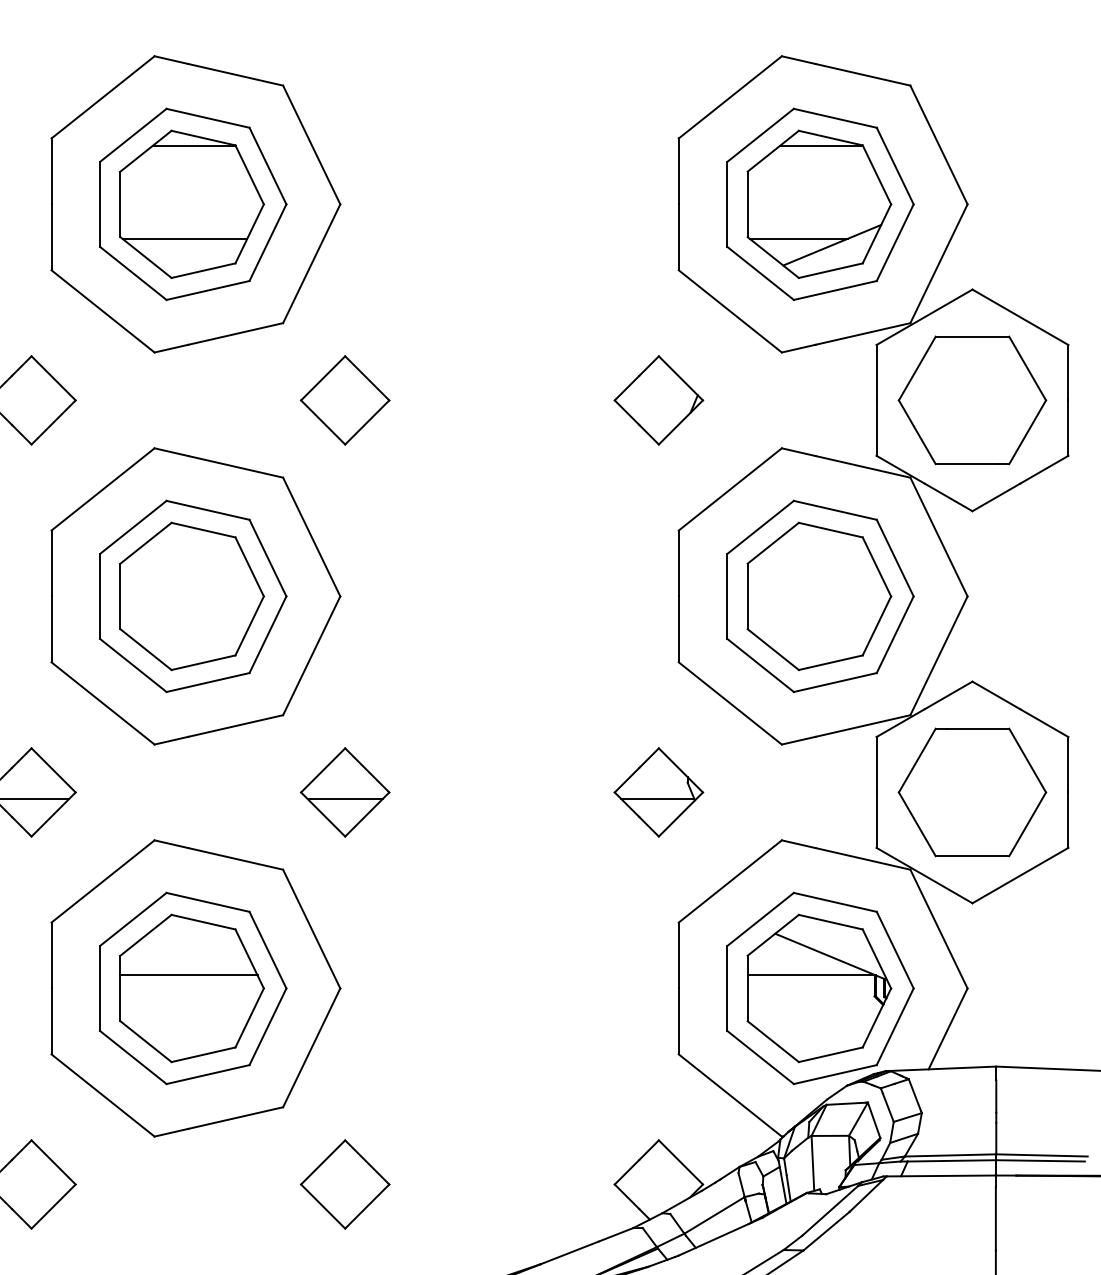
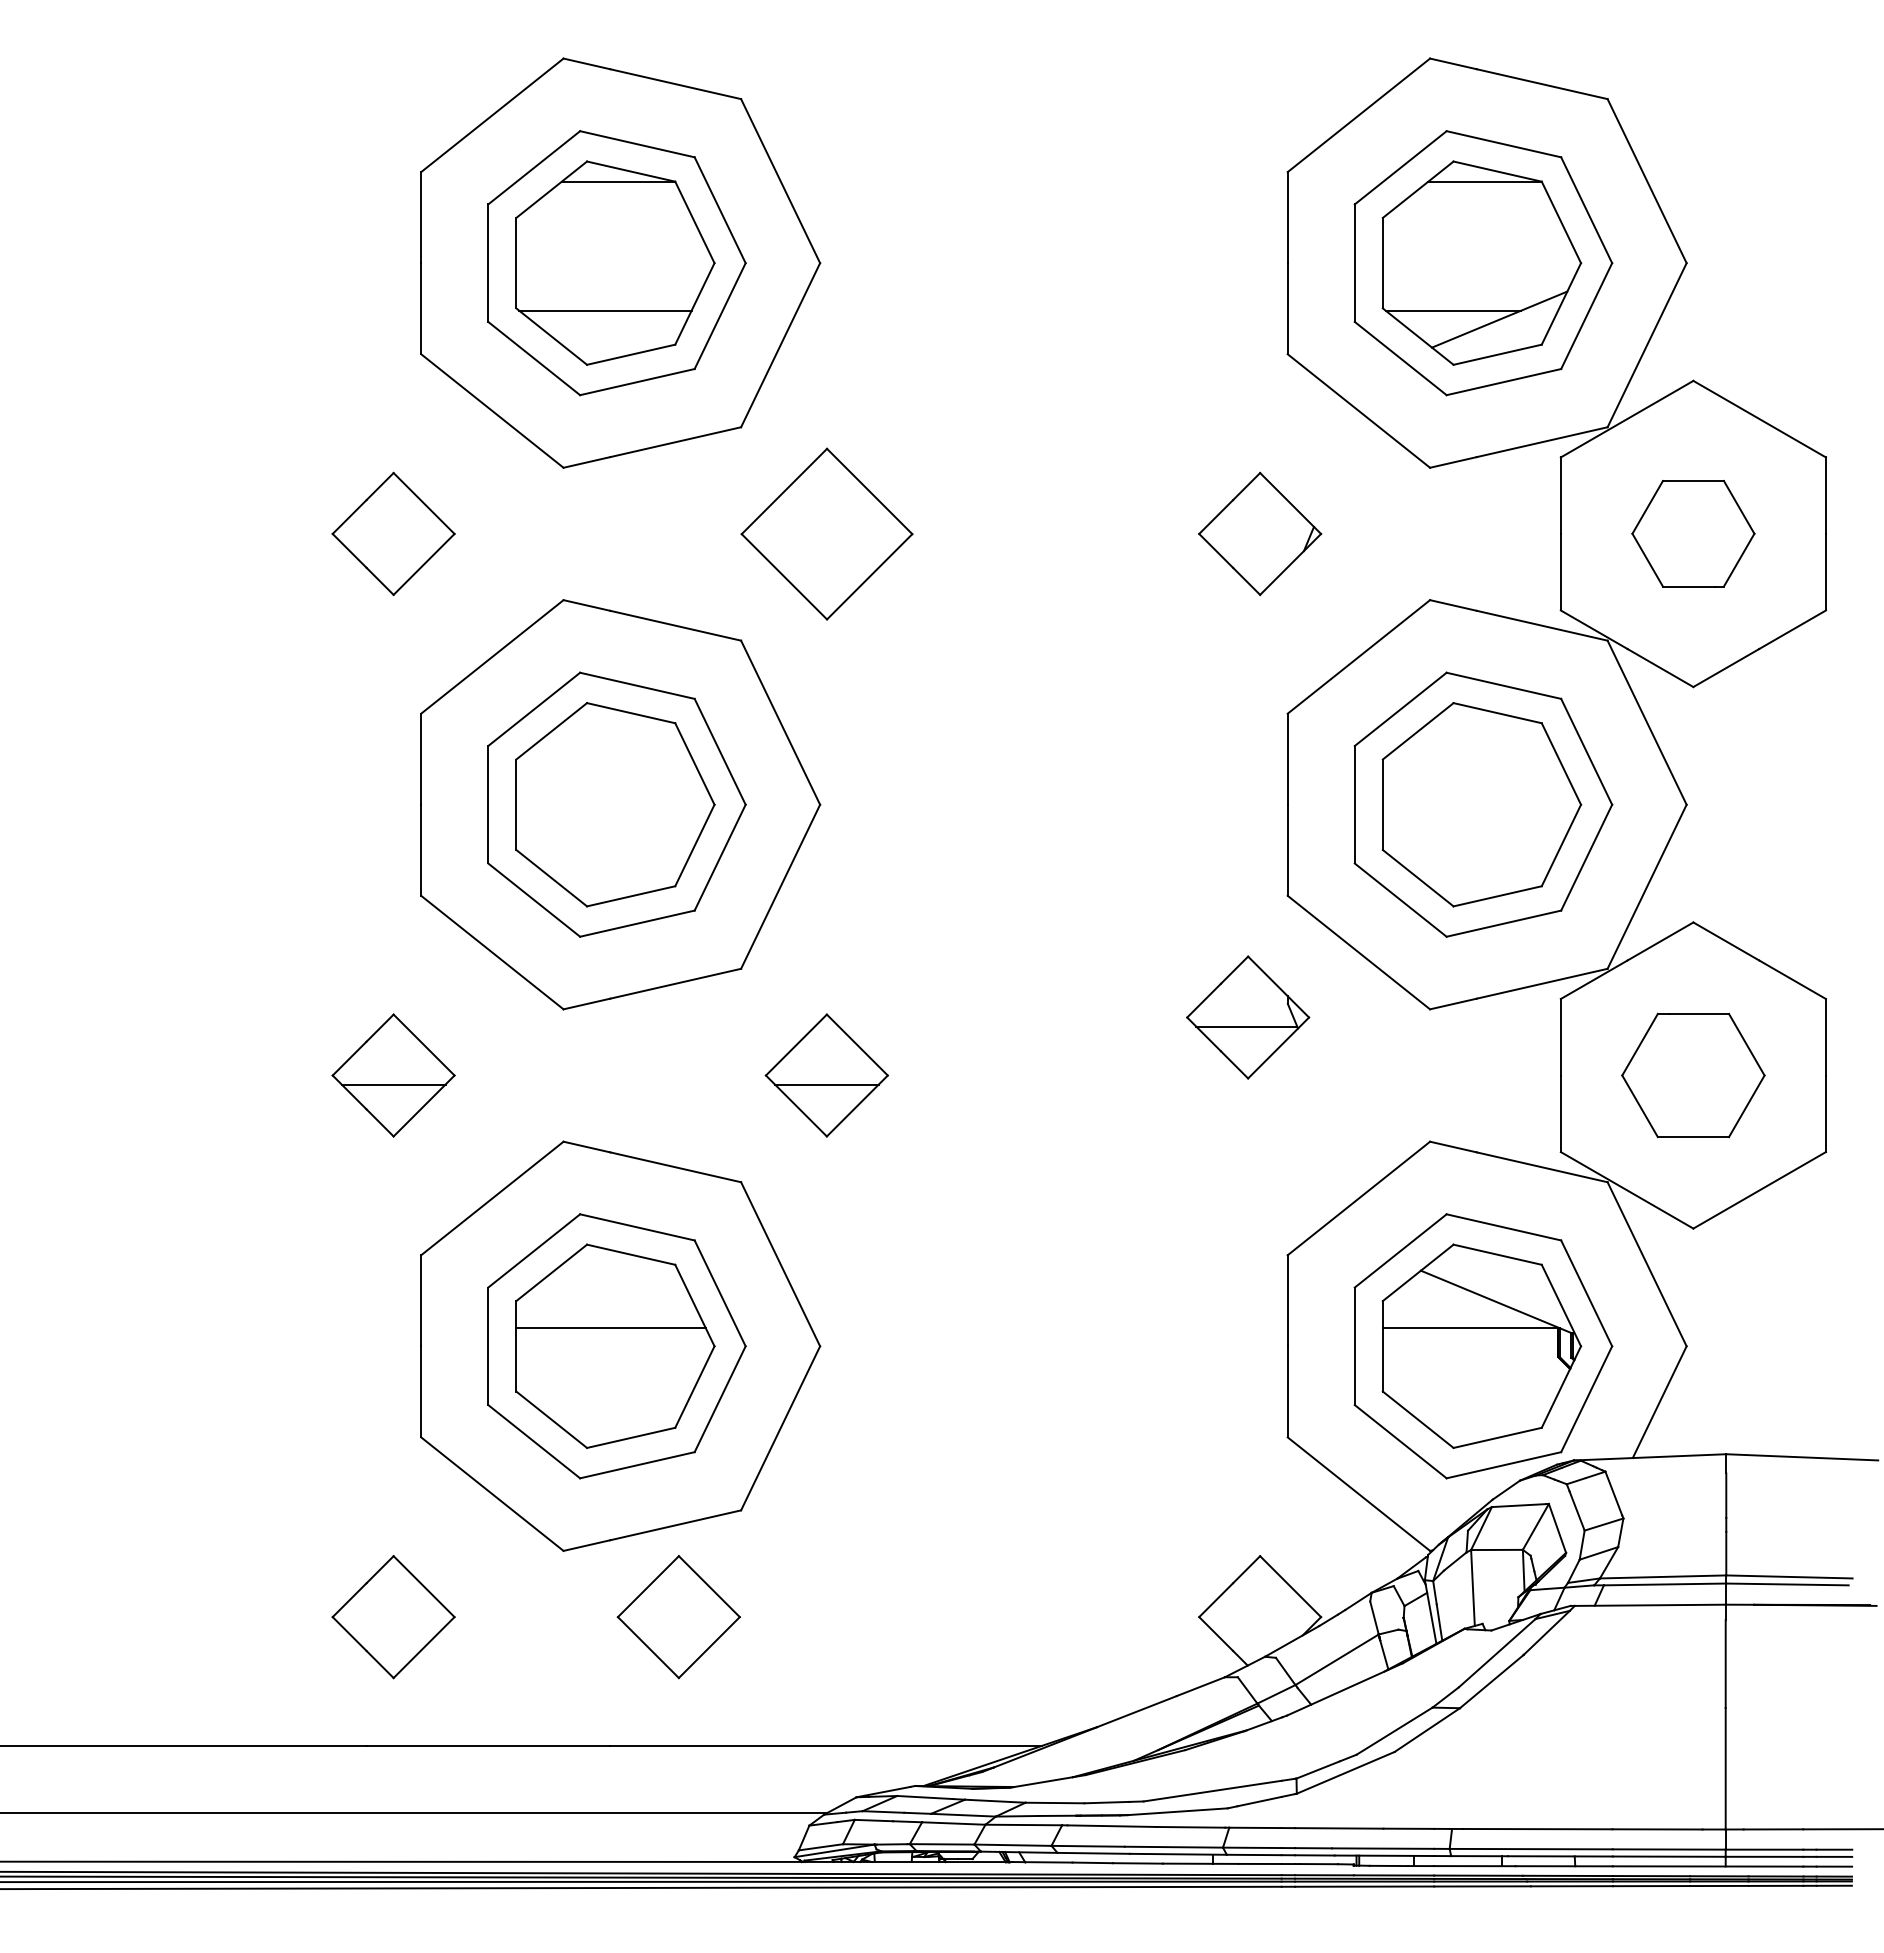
part: (344, 400) -> (826, 533), size x1.4
part: (972, 400) -> (1693, 533), size x0.6
part: (659, 792) -> (1248, 1017), moved
part: (972, 792) -> (1693, 1075), size x0.7
part: (344, 1184) -> (678, 1617), moved

